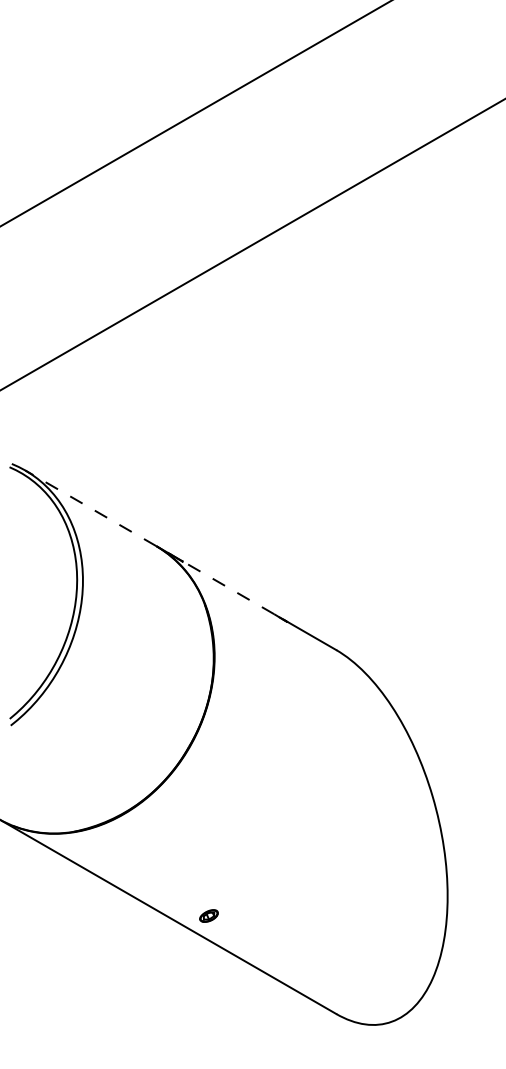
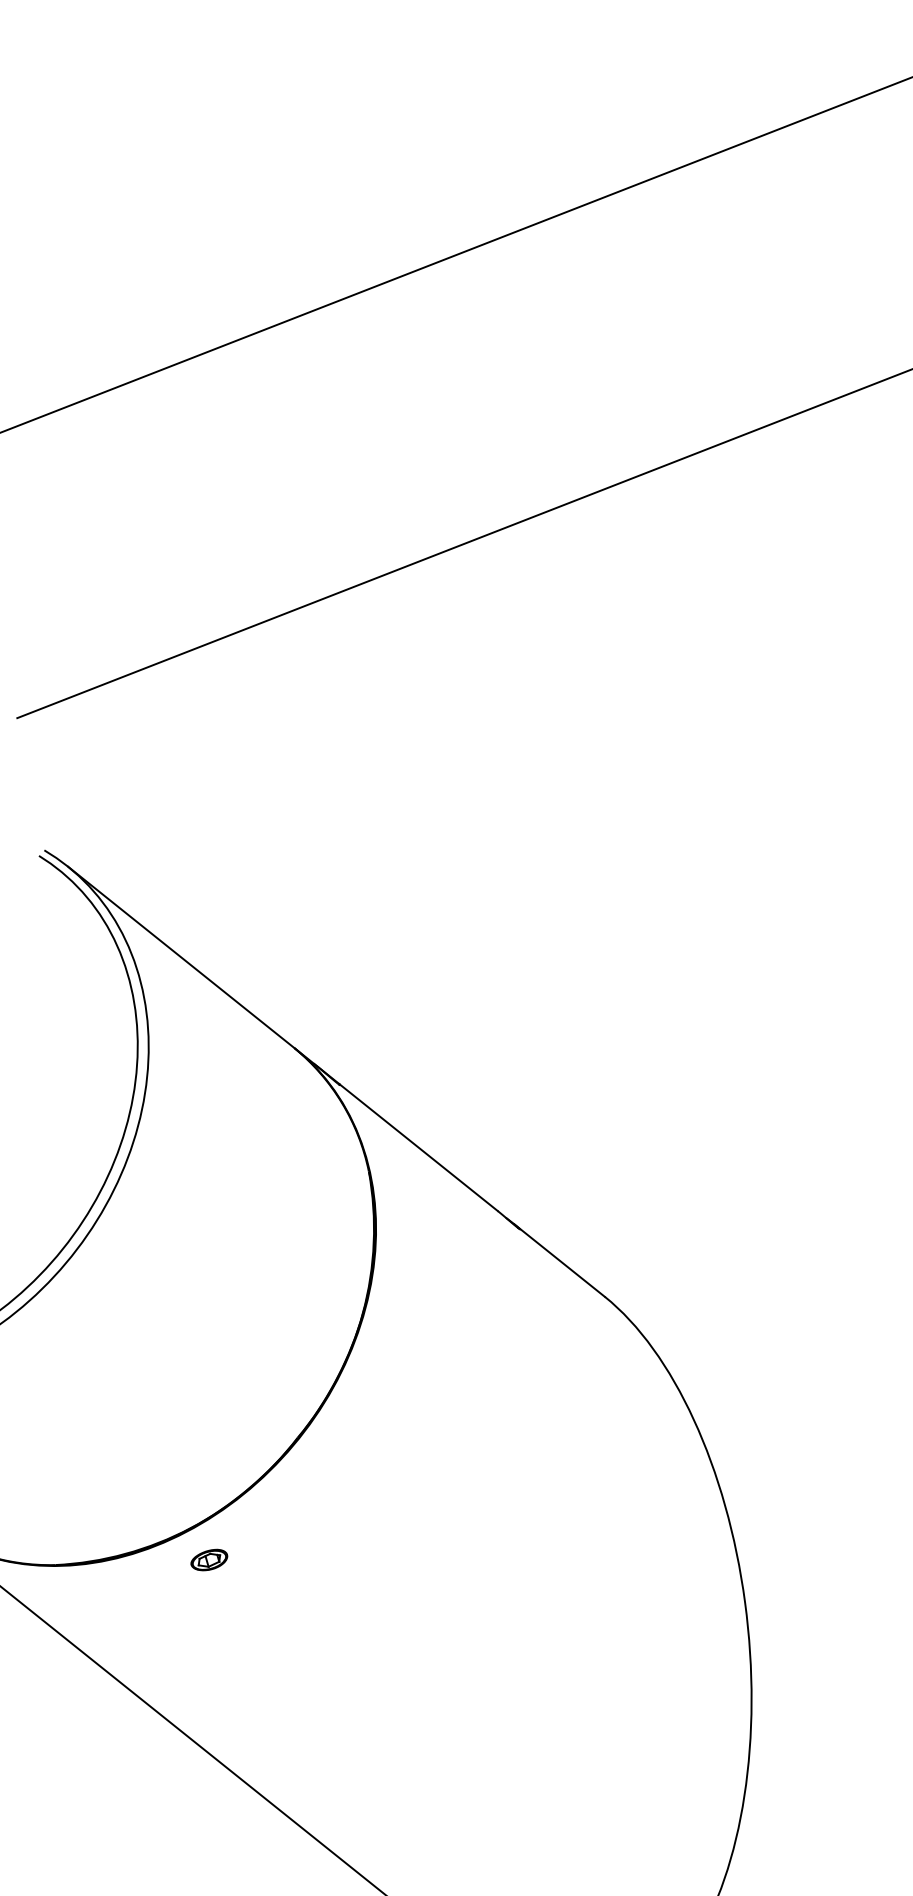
line: (90, 508) -> (180, 957), dashed -> solid
line: (228, 587) -> (418, 1147), dashed -> solid
part: (208, 915) -> (208, 1558), moved

